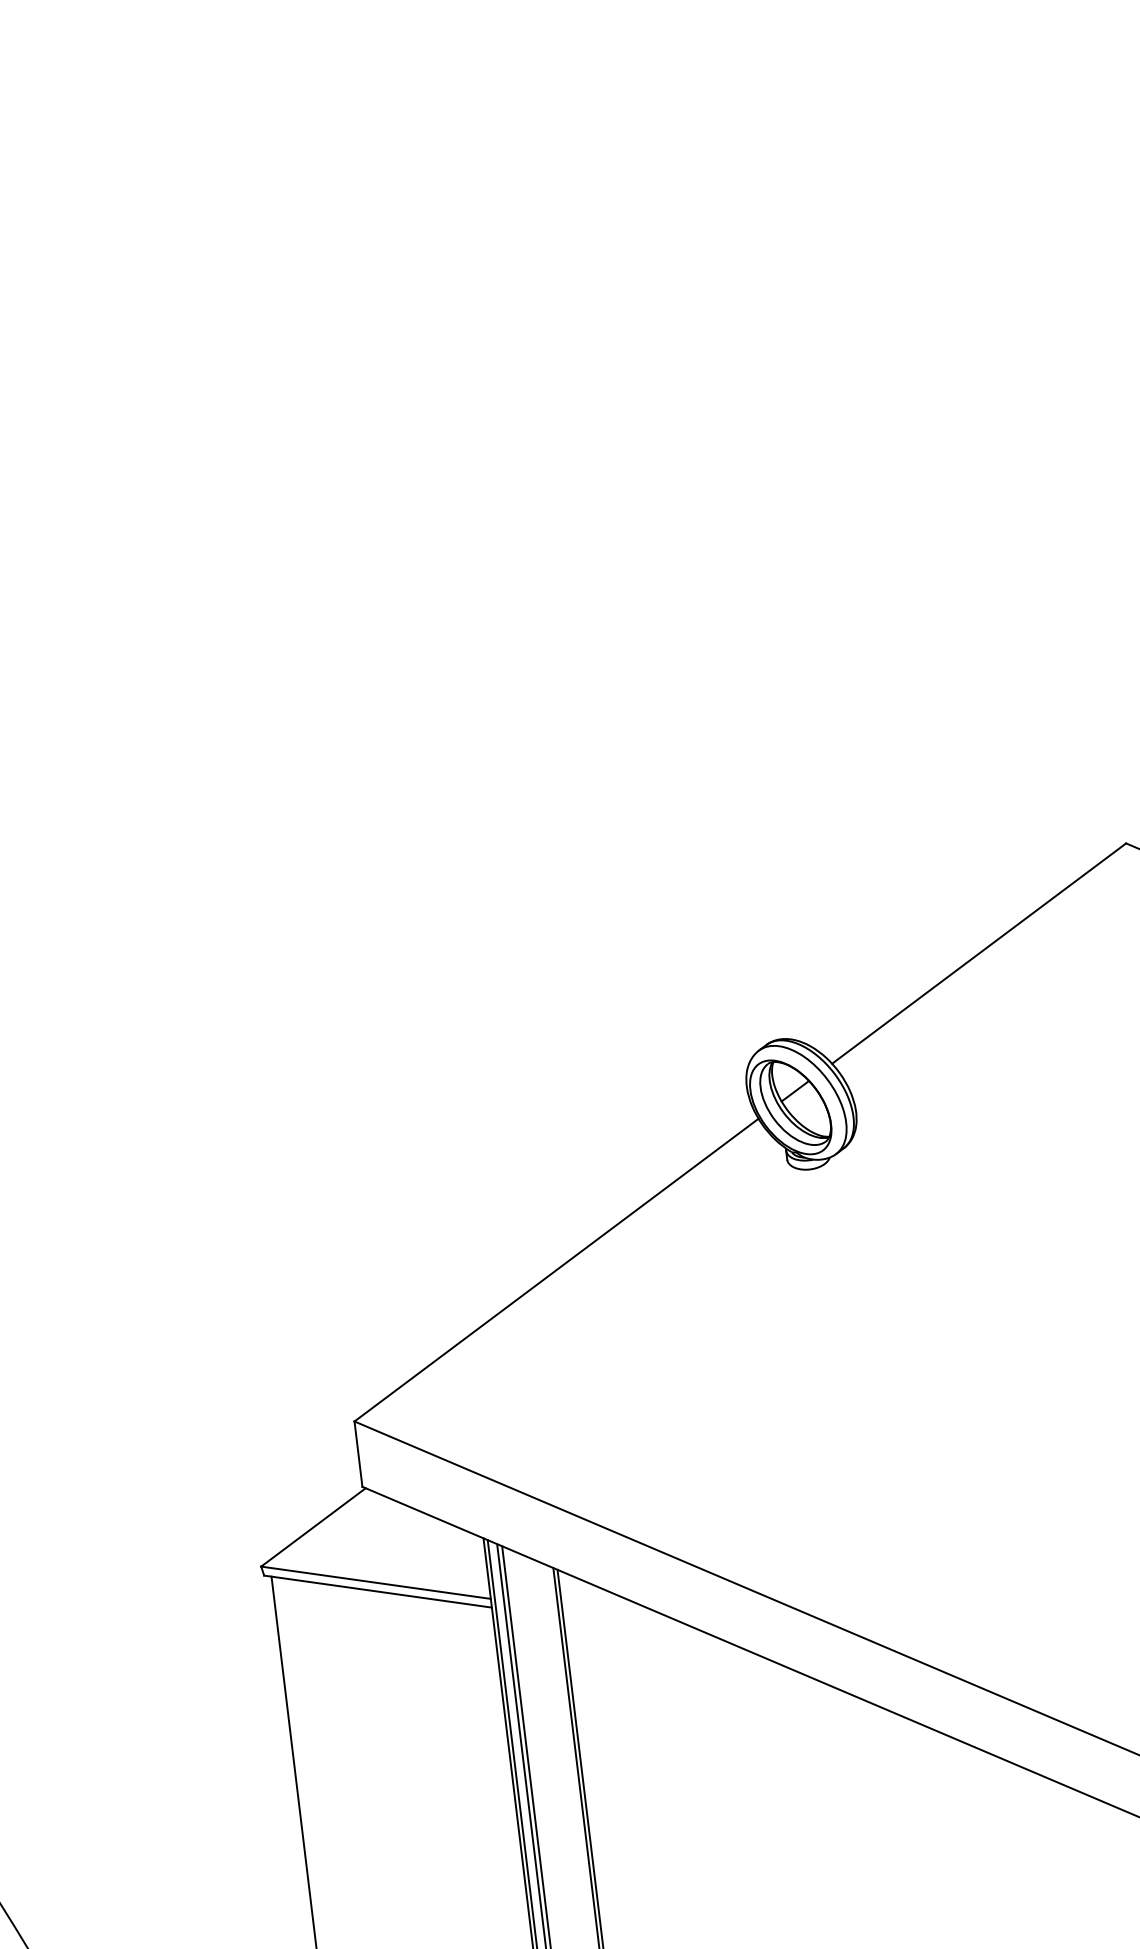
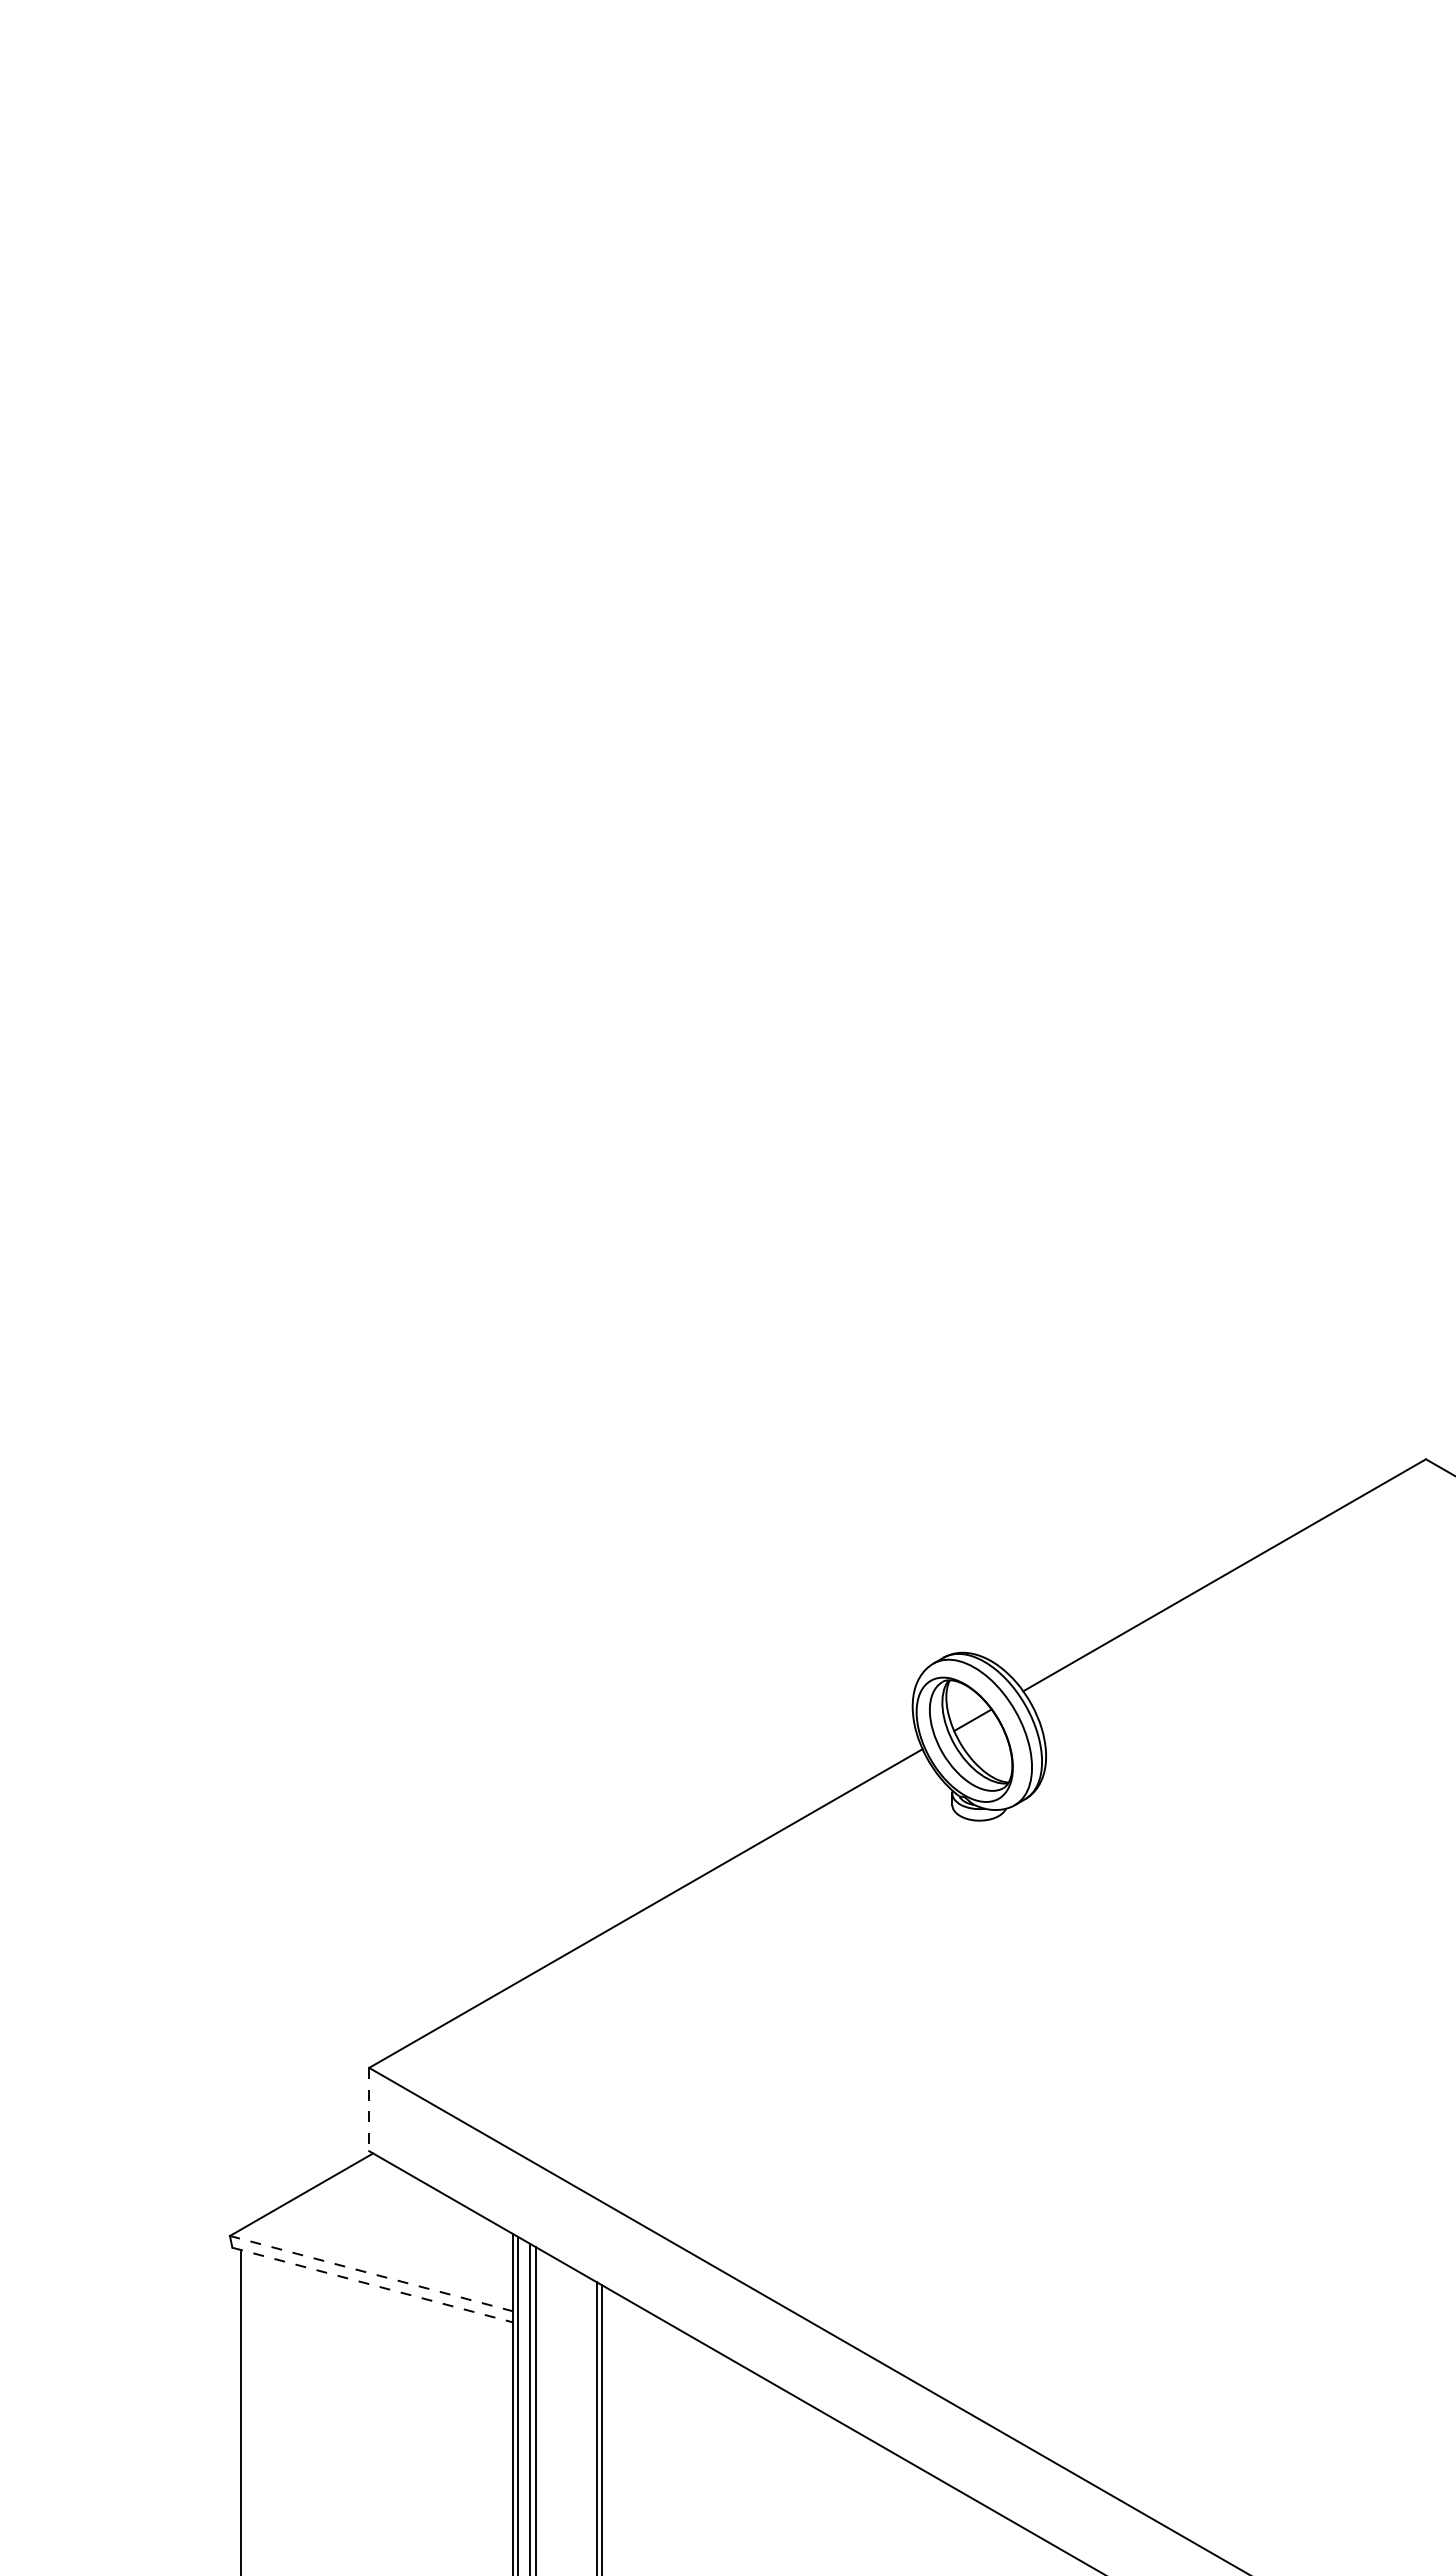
line: (358, 1454) -> (369, 2109), solid -> dashed
line: (375, 1582) -> (371, 2273), solid -> dashed
line: (378, 1591) -> (373, 2285), solid -> dashed

